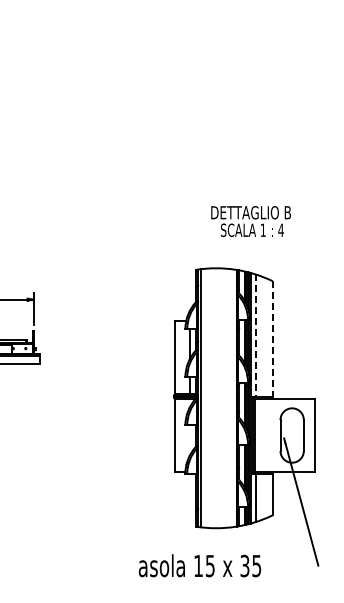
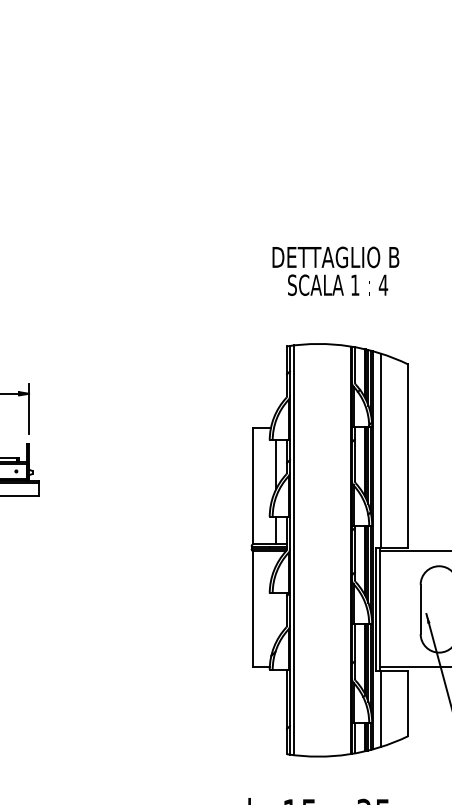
text: (250, 221) -> (334, 271), moved
line: (255, 336) -> (380, 452), dashed -> solid
line: (272, 338) -> (407, 455), dashed -> solid

